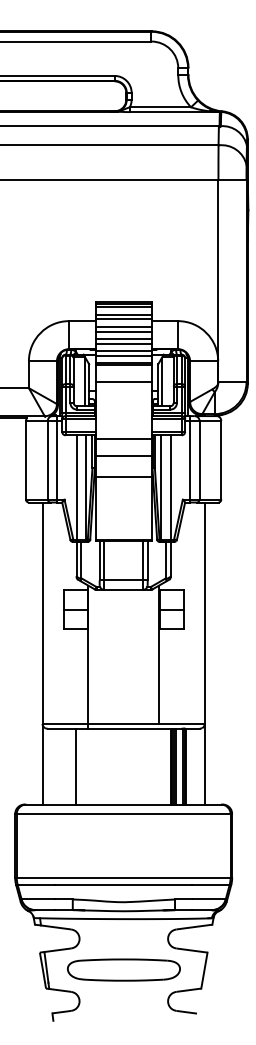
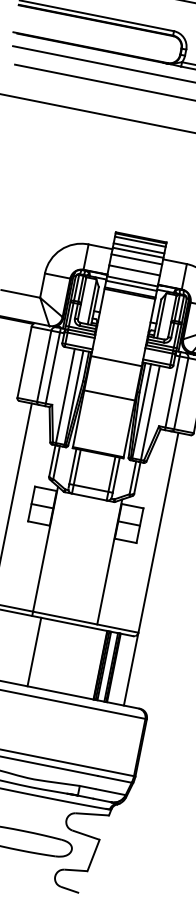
line: (123, 331) -> (135, 263), removed
line: (123, 343) -> (133, 274), removed
line: (123, 382) -> (126, 309), removed
line: (123, 455) -> (113, 375), removed
line: (76, 766) -> (34, 652), moved

